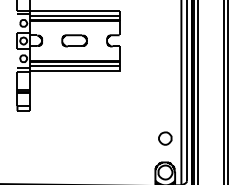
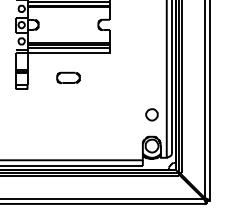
part: (74, 40) -> (68, 77), moved

